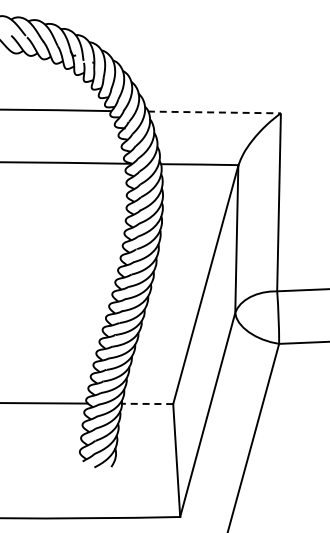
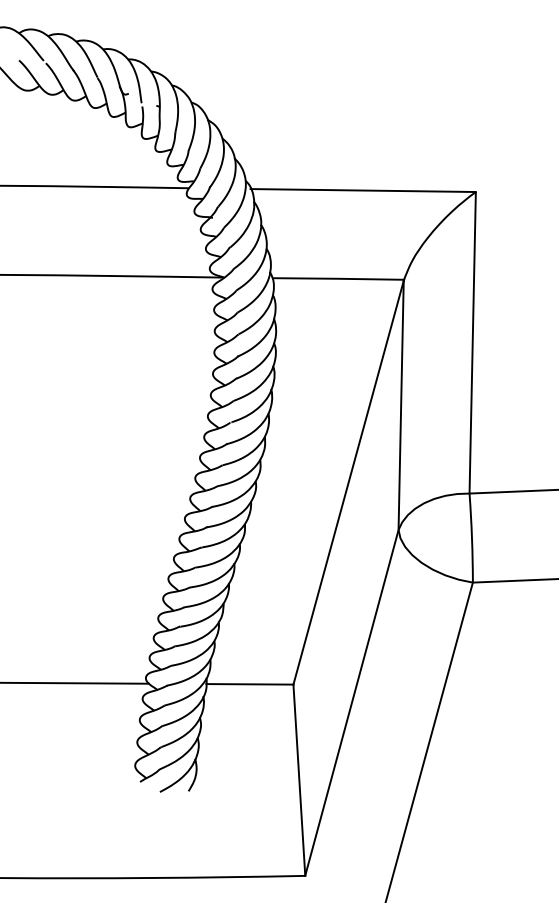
line: (214, 112) -> (363, 190), dashed -> solid
line: (147, 403) -> (249, 683), dashed -> solid

